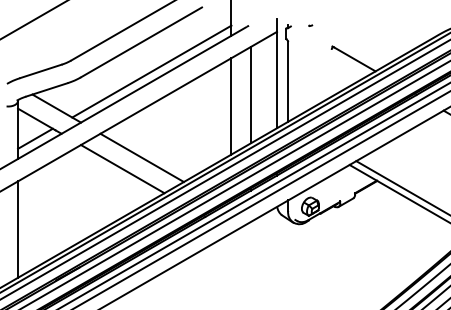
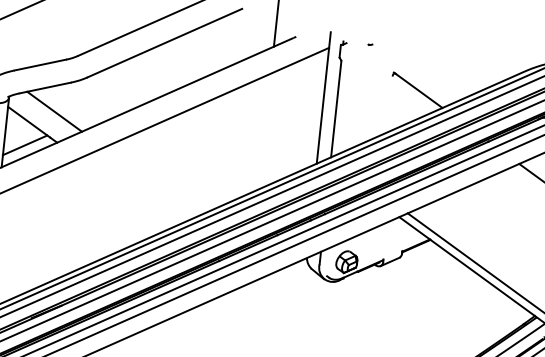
line: (151, 71) -> (173, 79), removed
line: (250, 94) -> (289, 119), removed
line: (231, 106) -> (264, 131), removed
line: (141, 157) -> (150, 181), removed
line: (122, 169) -> (125, 193), removed

